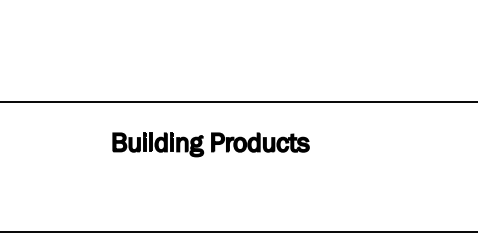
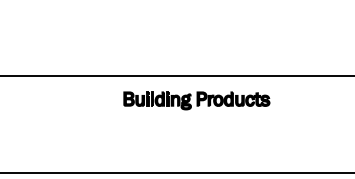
part: (210, 144) -> (196, 100), moved

